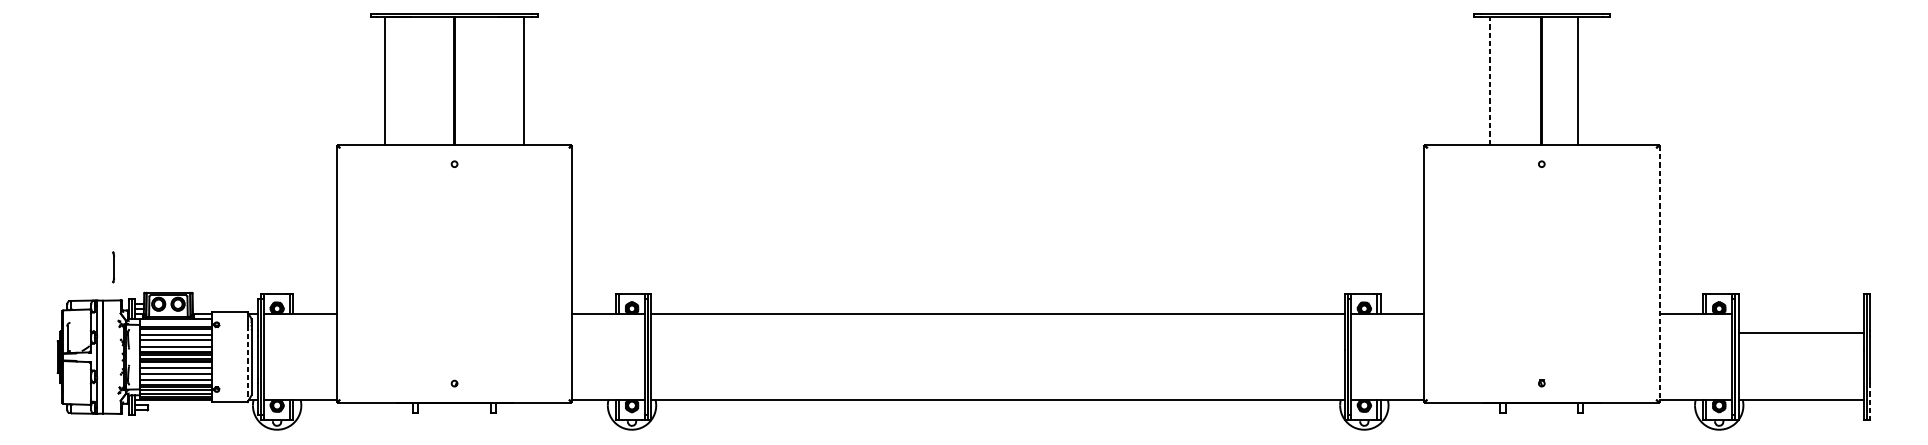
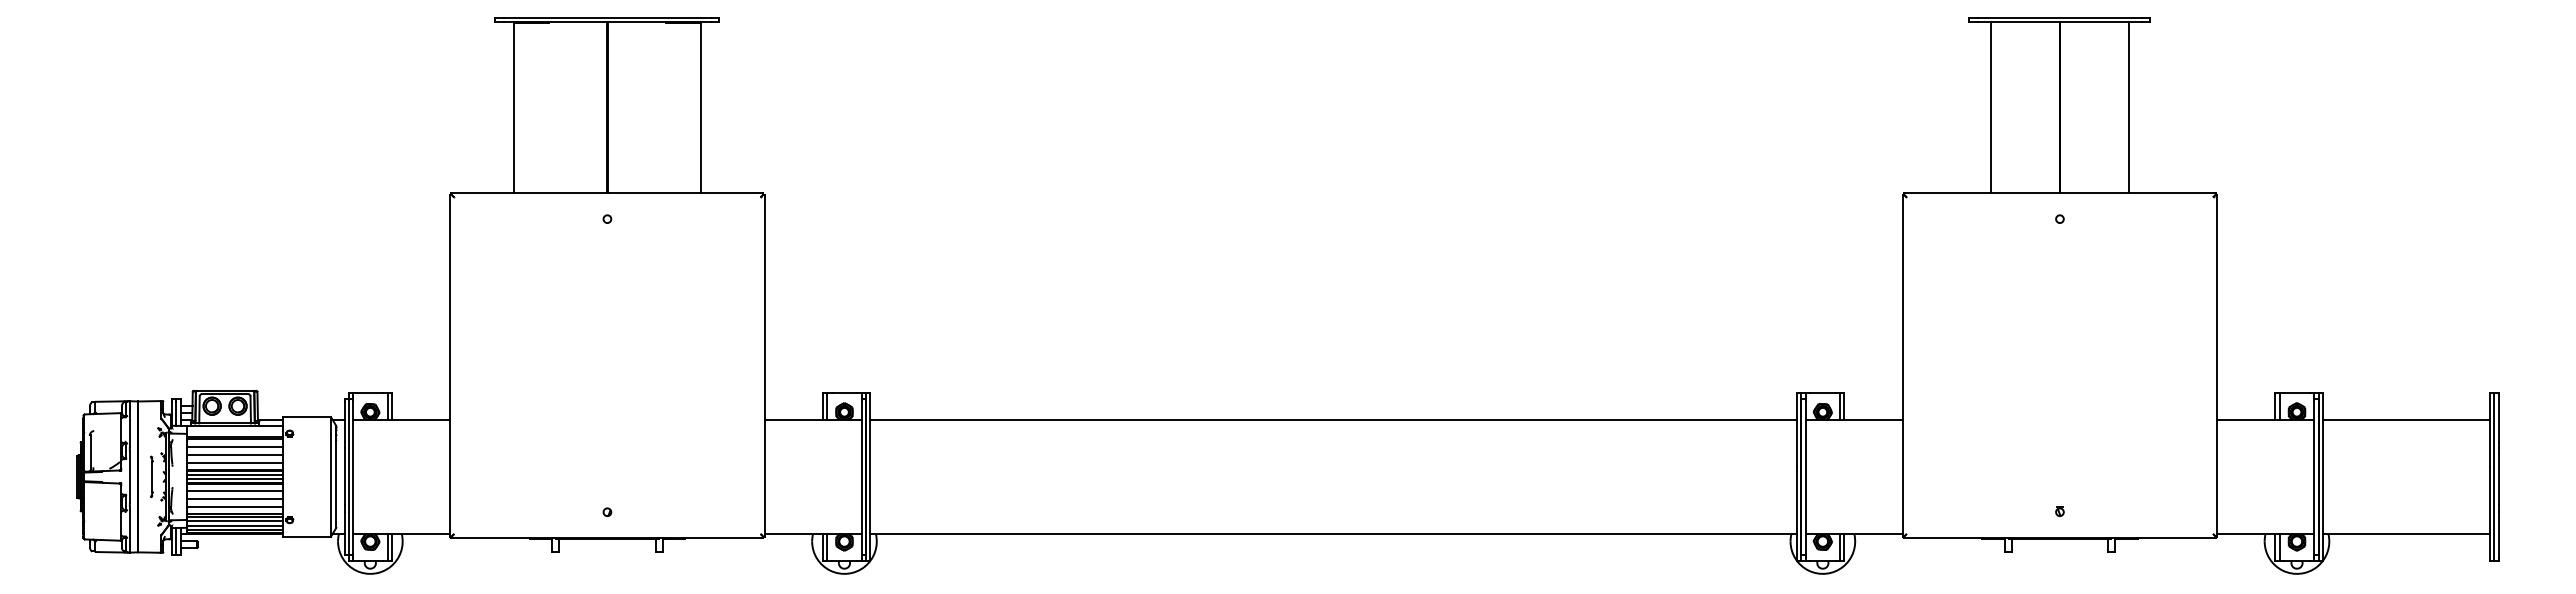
line: (1489, 80) -> (1990, 107), dashed -> solid
line: (1577, 80) -> (2128, 107), moved
part: (113, 267) -> (151, 476), moved
line: (1659, 274) -> (2217, 366), dashed -> solid
line: (1801, 332) -> (2406, 419), moved
line: (247, 364) -> (330, 486), dashed -> solid
line: (1870, 401) -> (2498, 535), dashed -> solid

